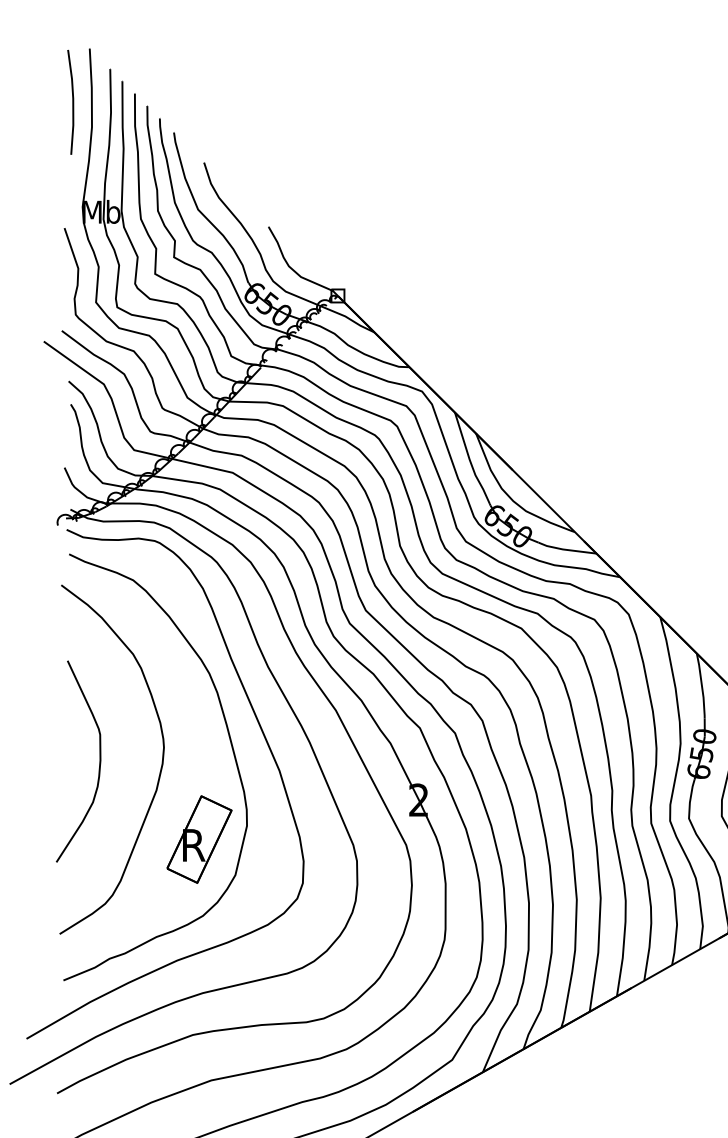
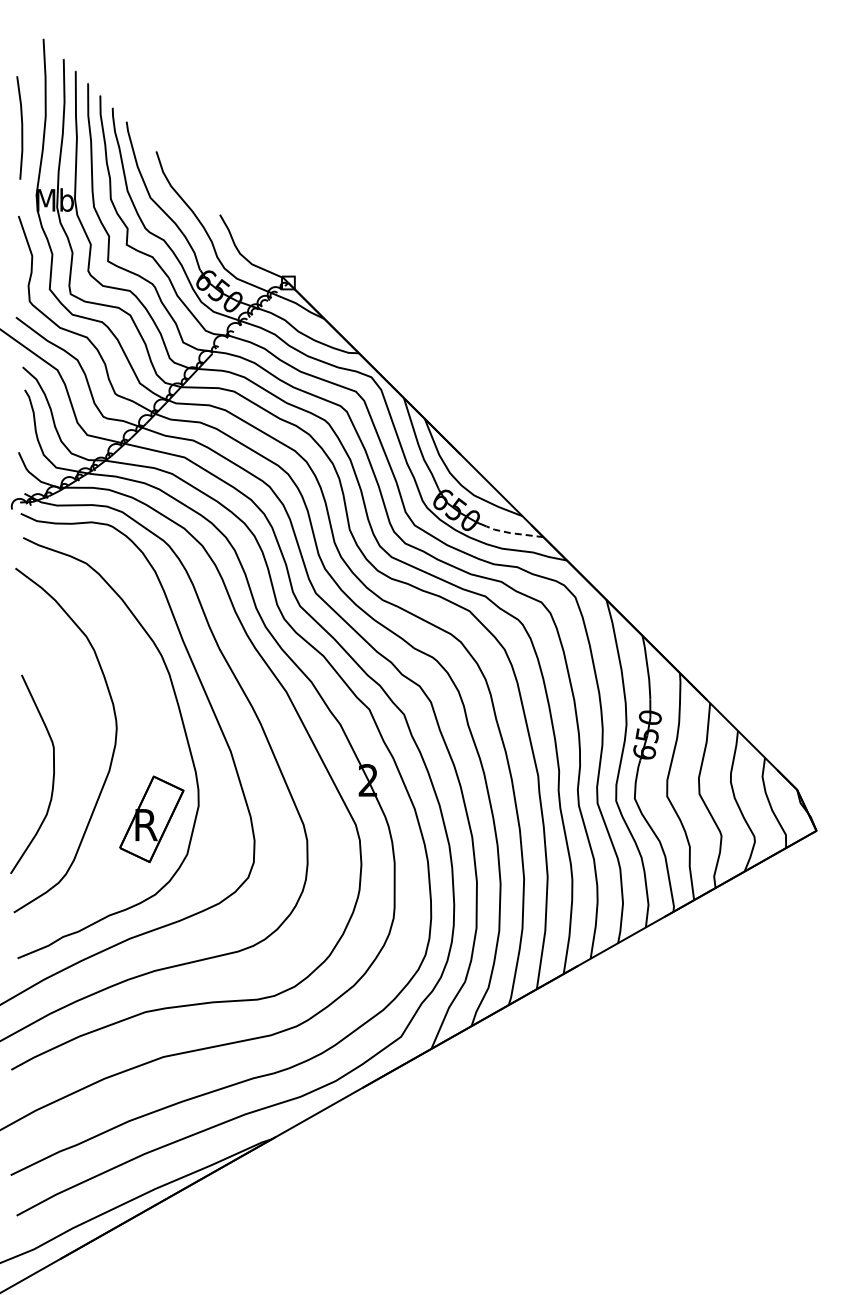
line: (72, 101) -> (21, 127), moved
line: (566, 549) -> (513, 533), solid -> dashed
curve: (98, 764) -> (52, 777), moved

